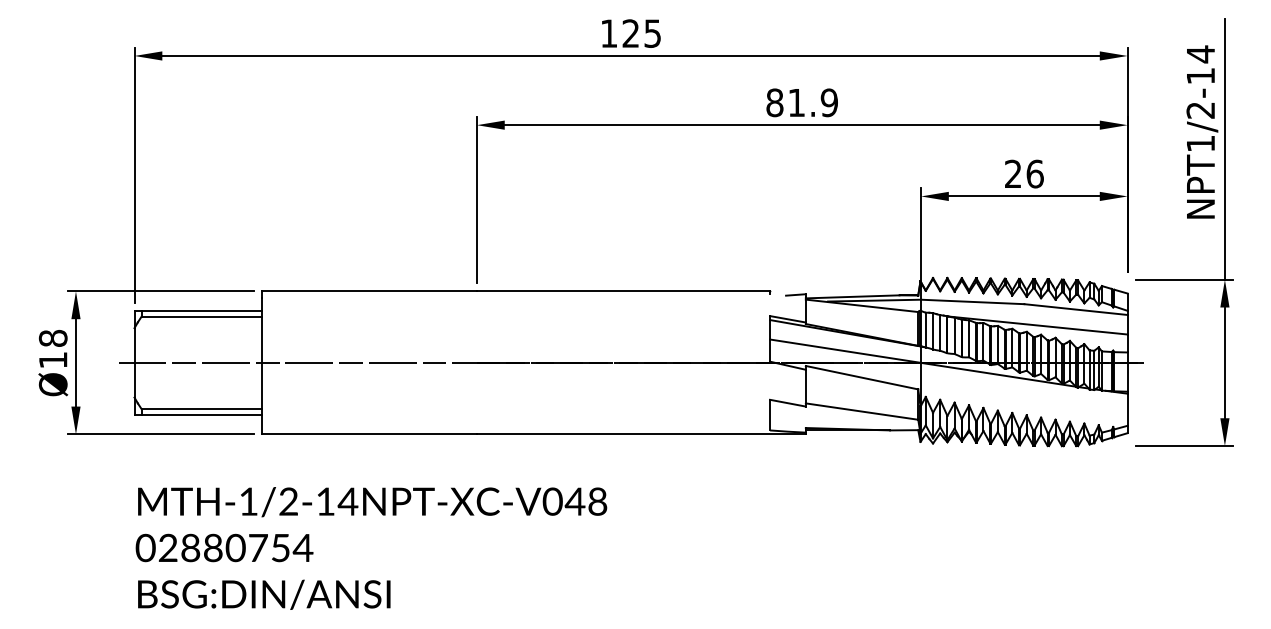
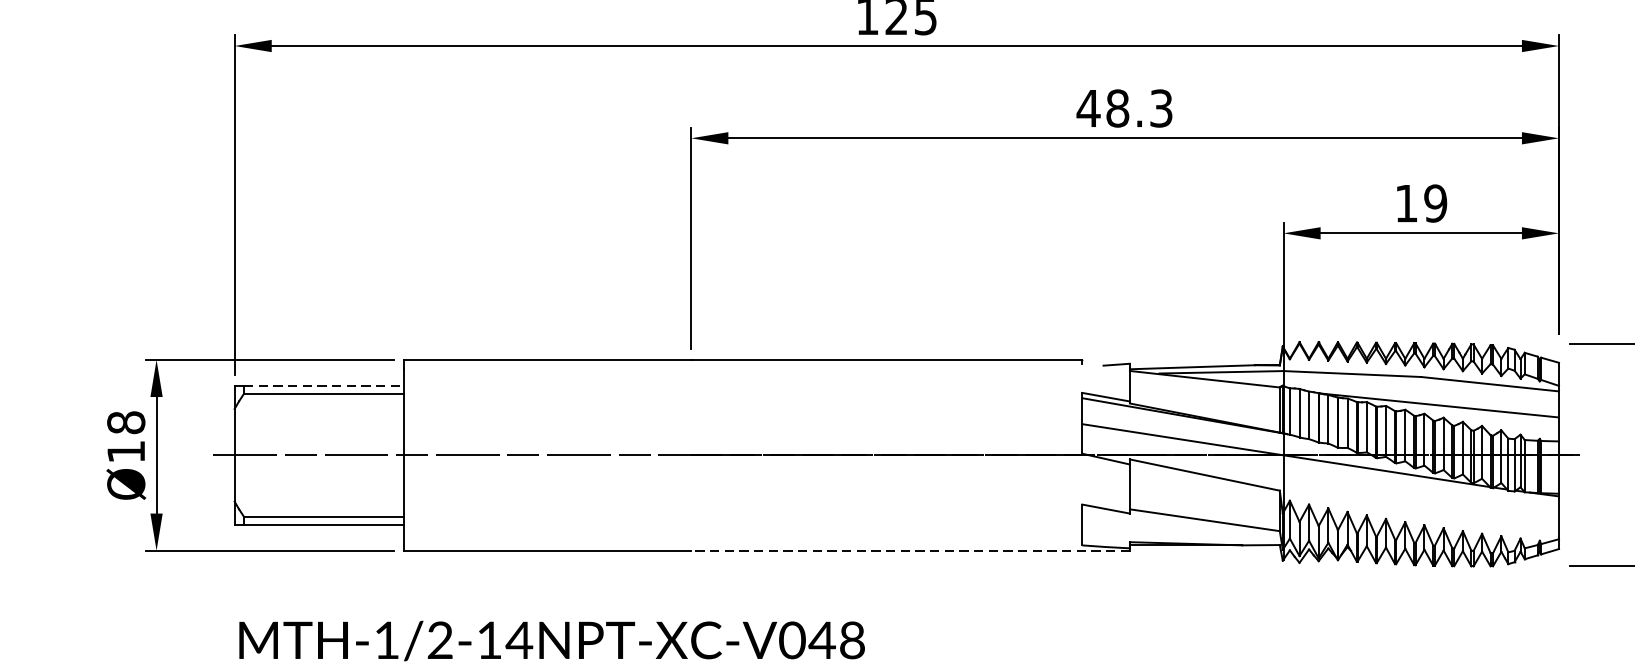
text: (801, 102) -> (1124, 108), 81.9 -> 48.3
text: (1024, 173) -> (1421, 202), 26 -> 19
line: (202, 310) -> (325, 385), solid -> dashed
line: (640, 434) -> (909, 550), solid -> dashed

